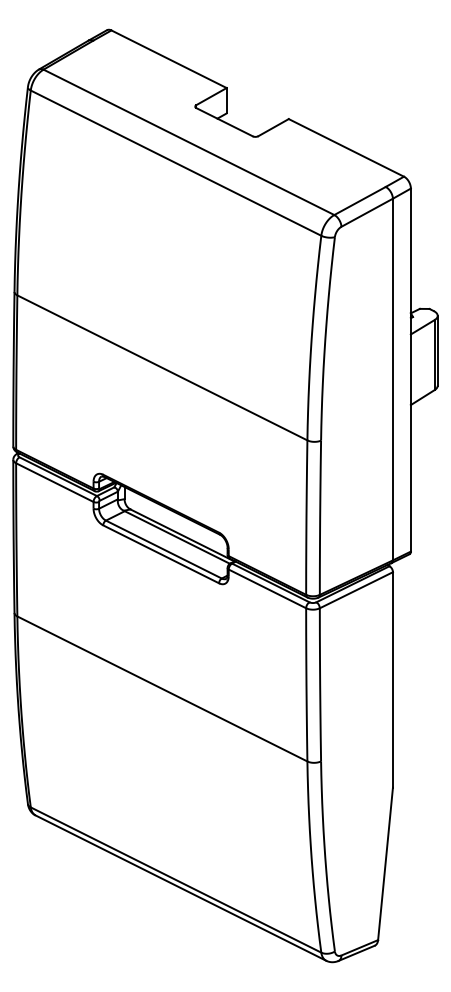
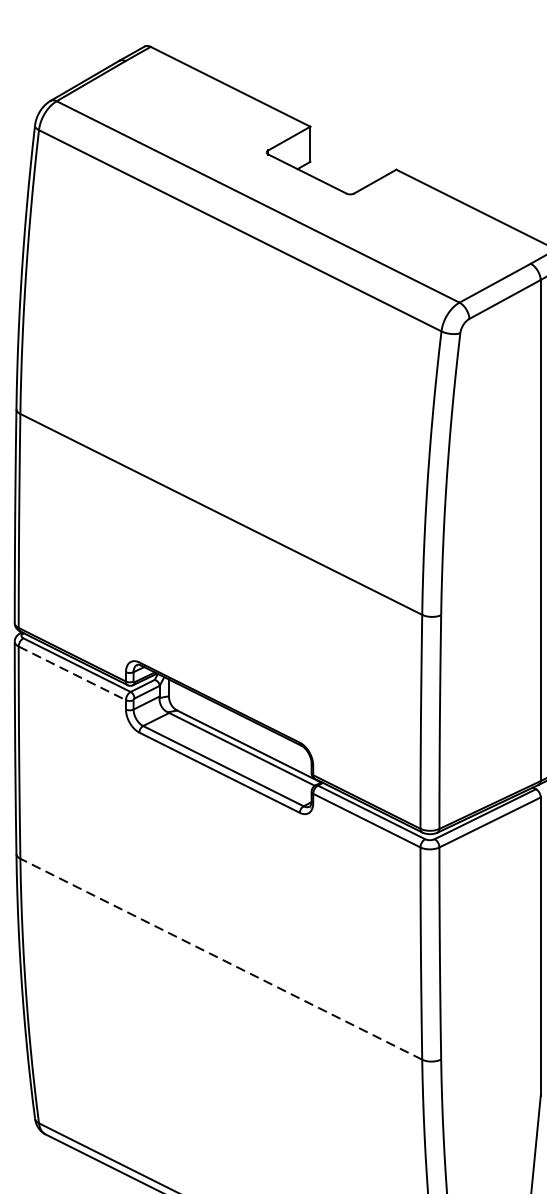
line: (55, 482) -> (73, 673), solid -> dashed
line: (161, 688) -> (220, 958), solid -> dashed

